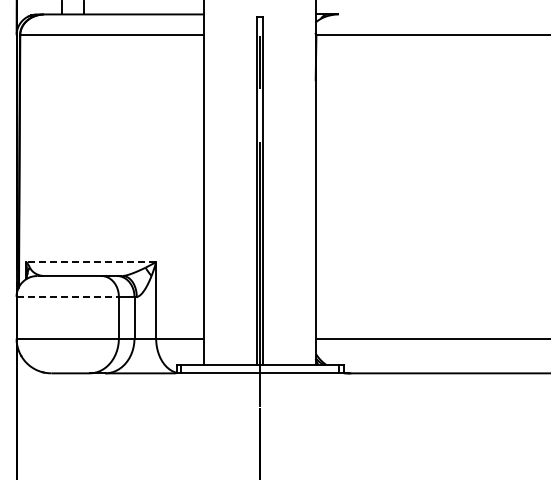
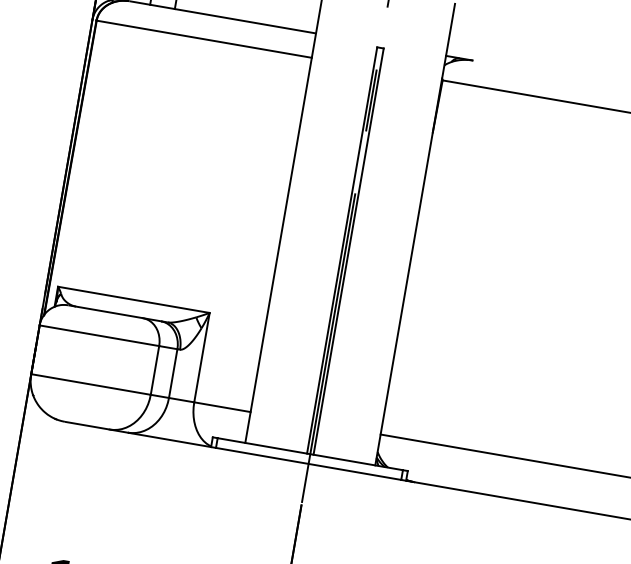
line: (91, 262) -> (134, 300), dashed -> solid
line: (68, 296) -> (100, 335), dashed -> solid

